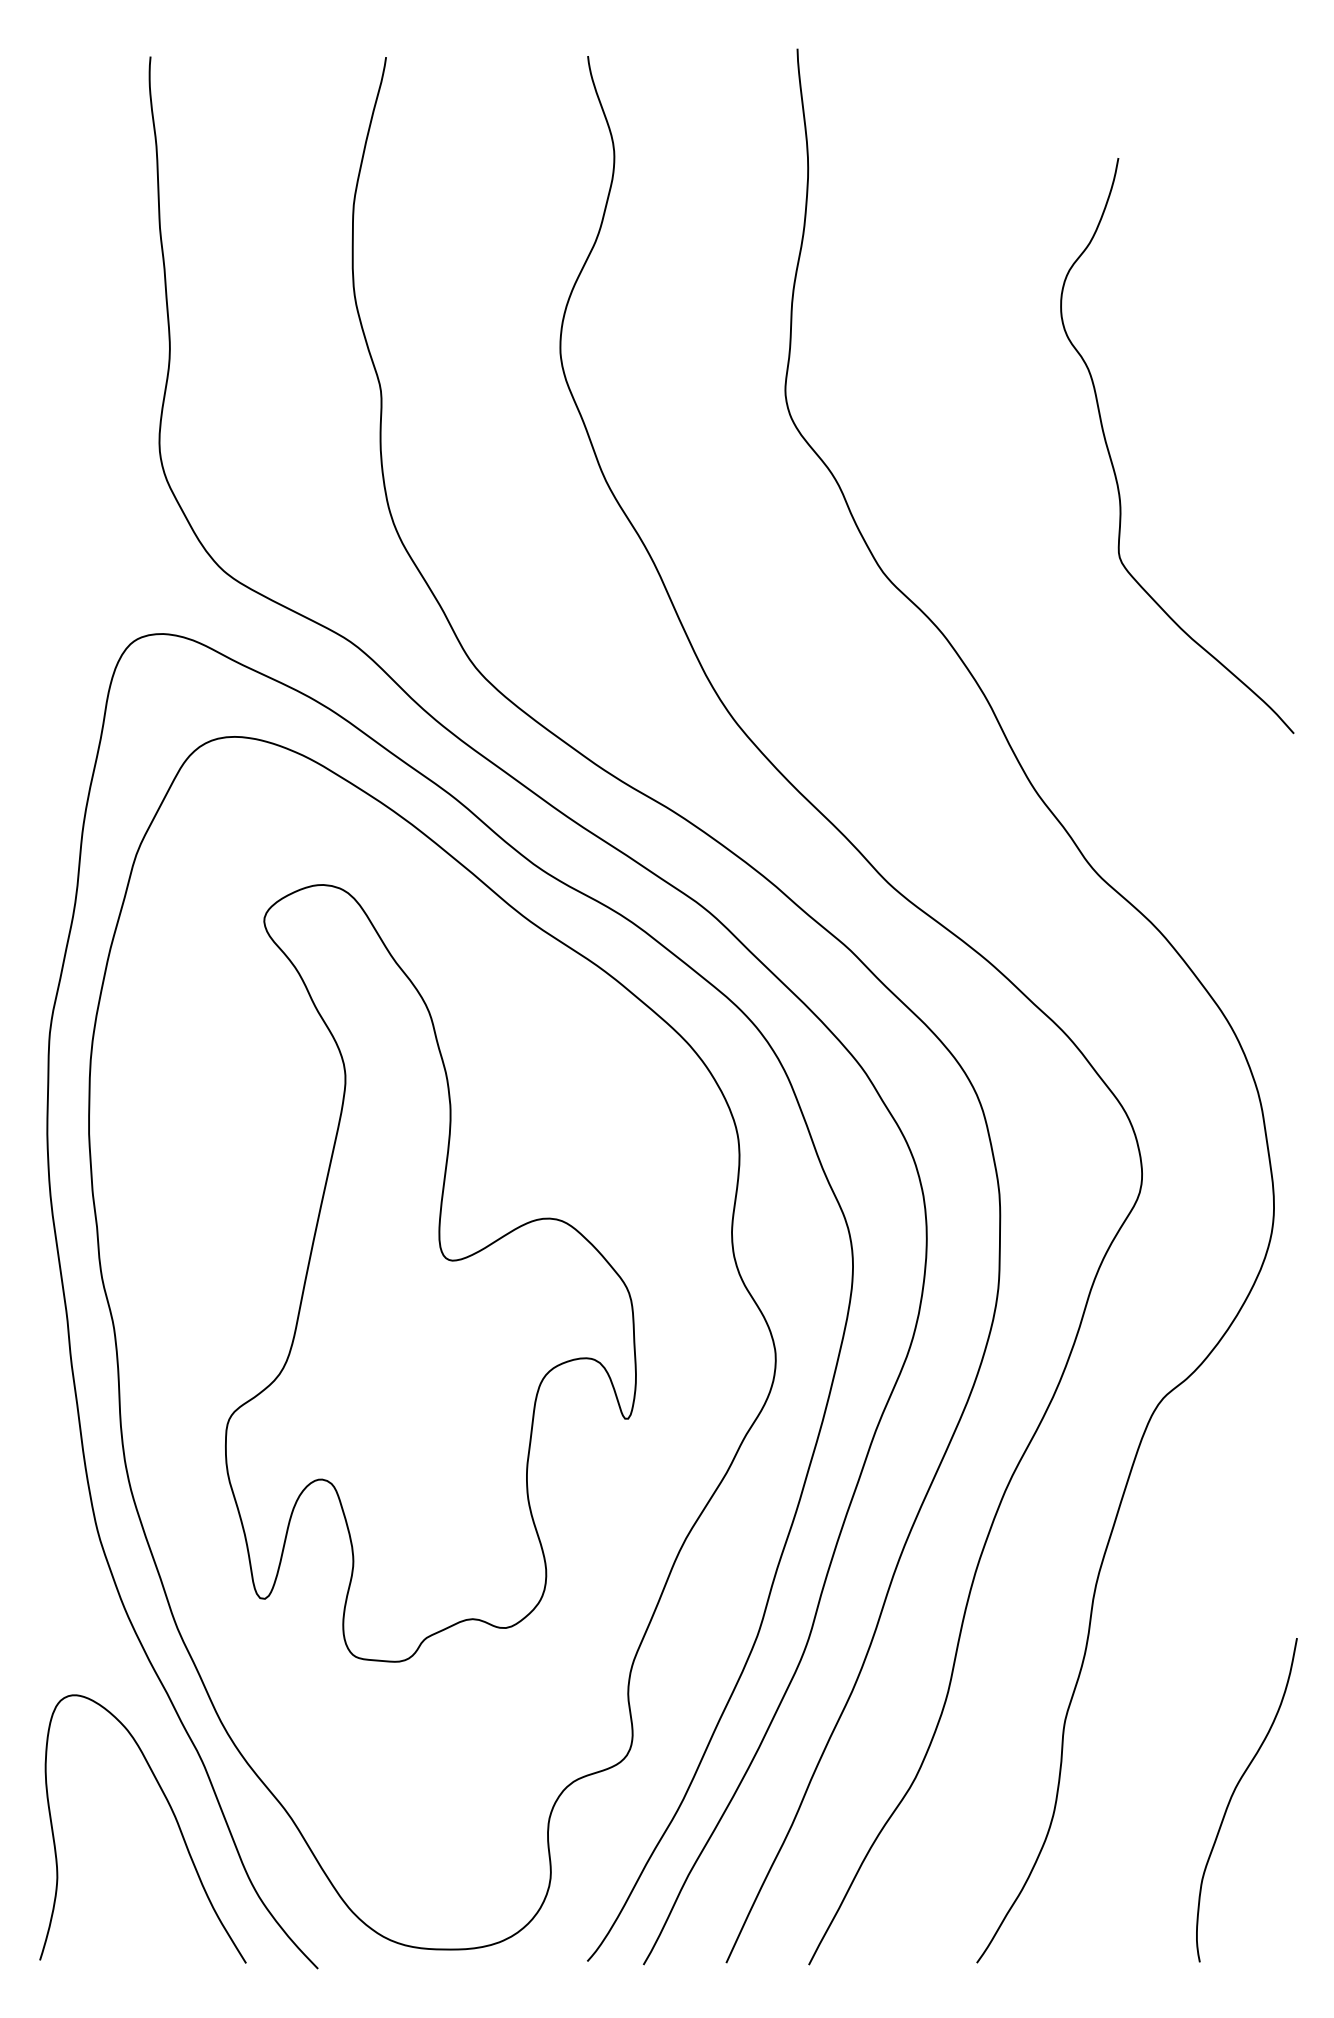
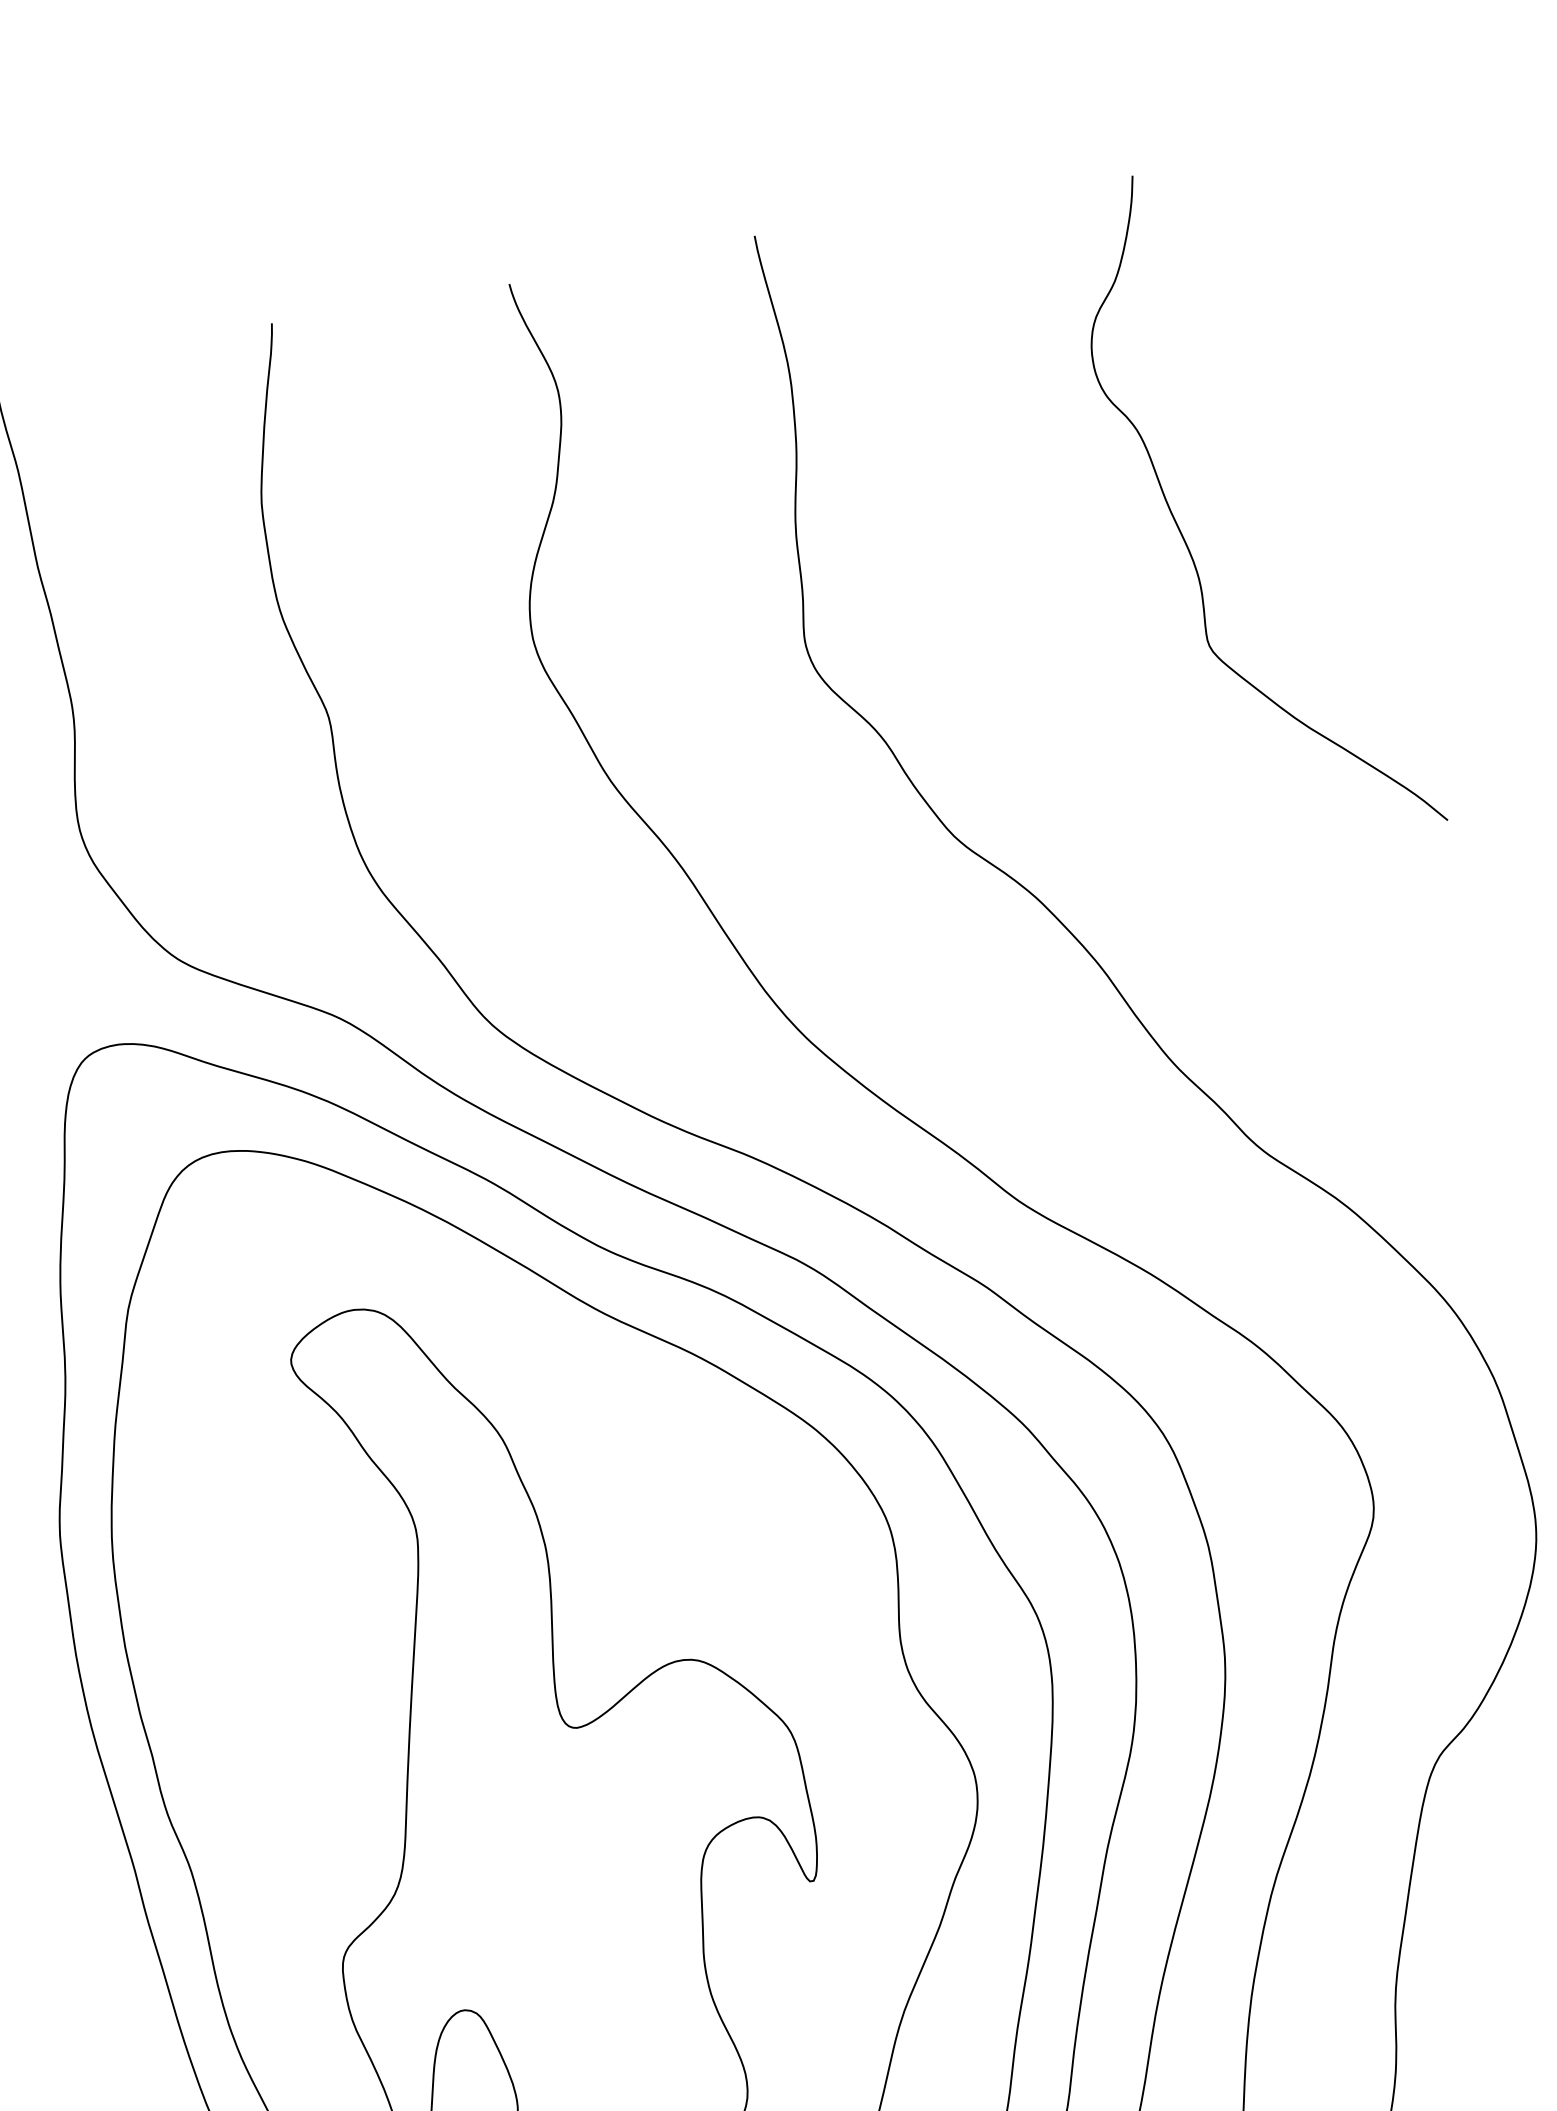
curve: (1114, 467) -> (1186, 540), moved

